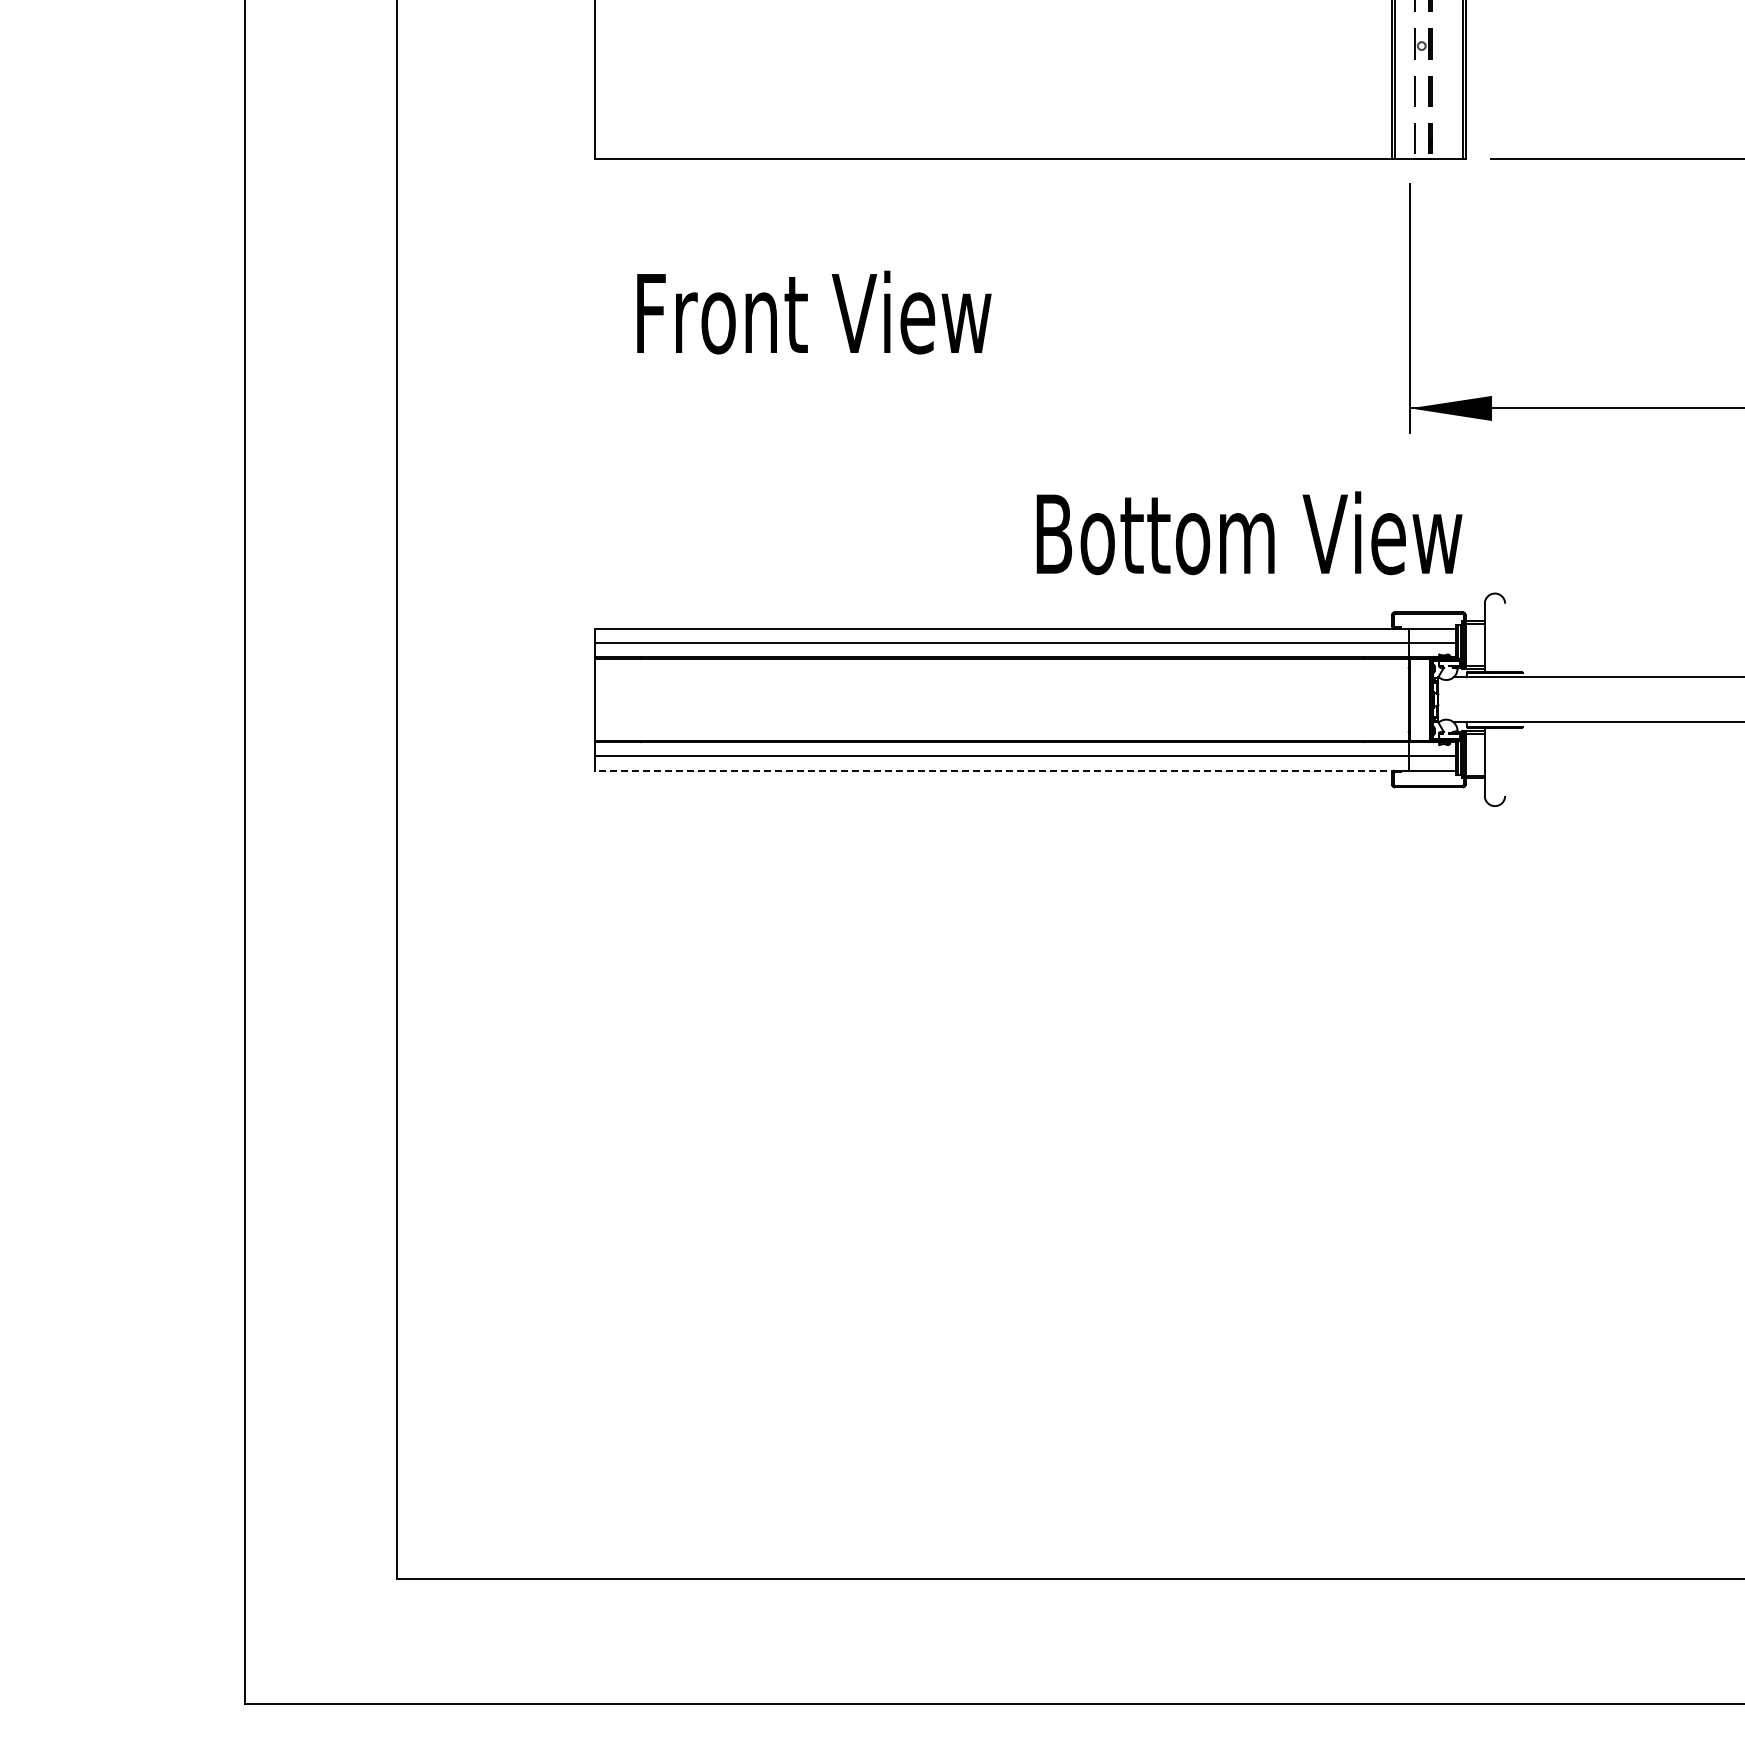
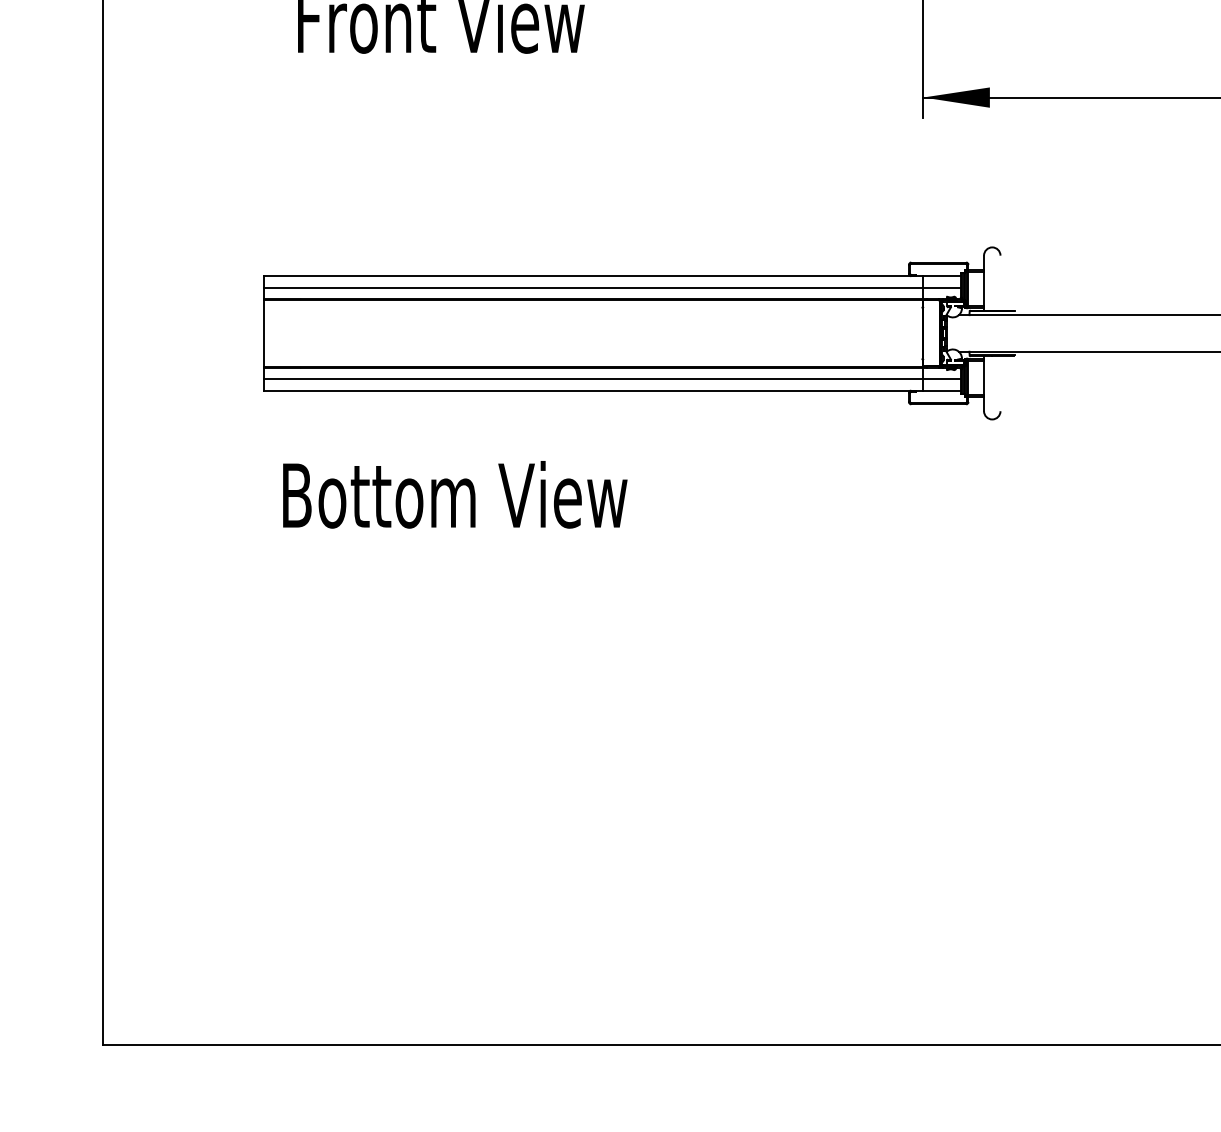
text: (1249, 533) -> (455, 495), moved
line: (1001, 770) -> (592, 390), dashed -> solid

